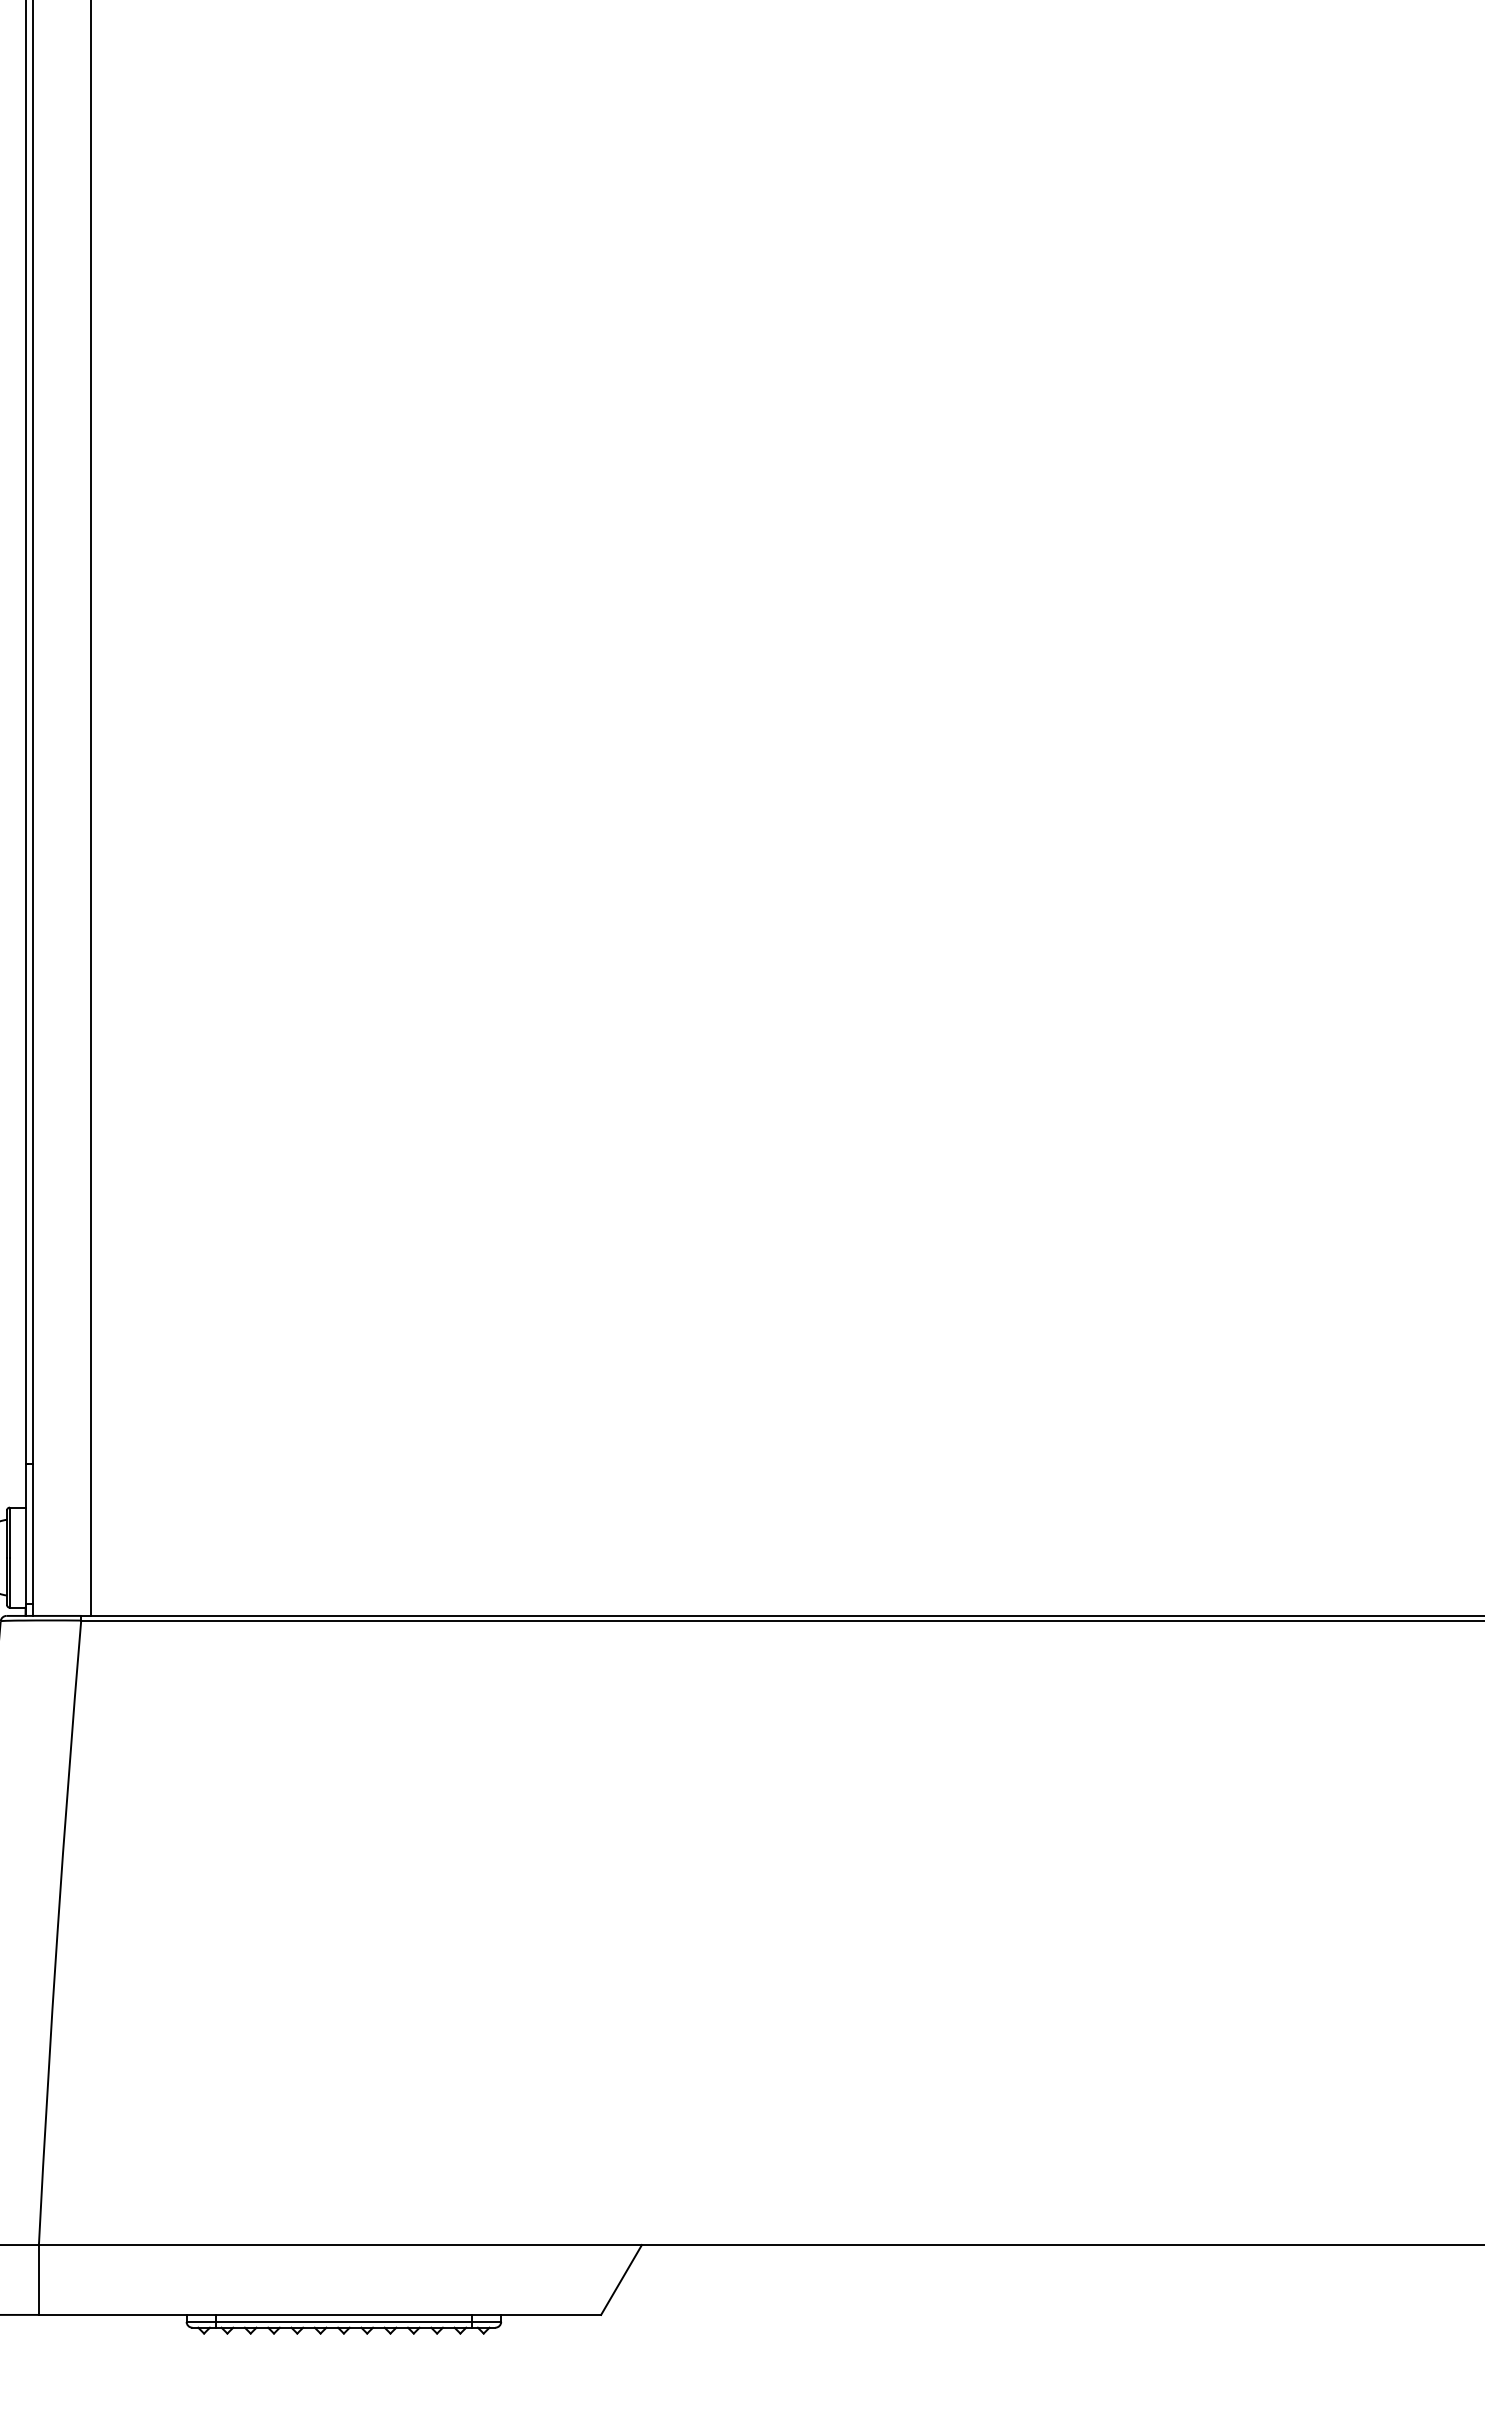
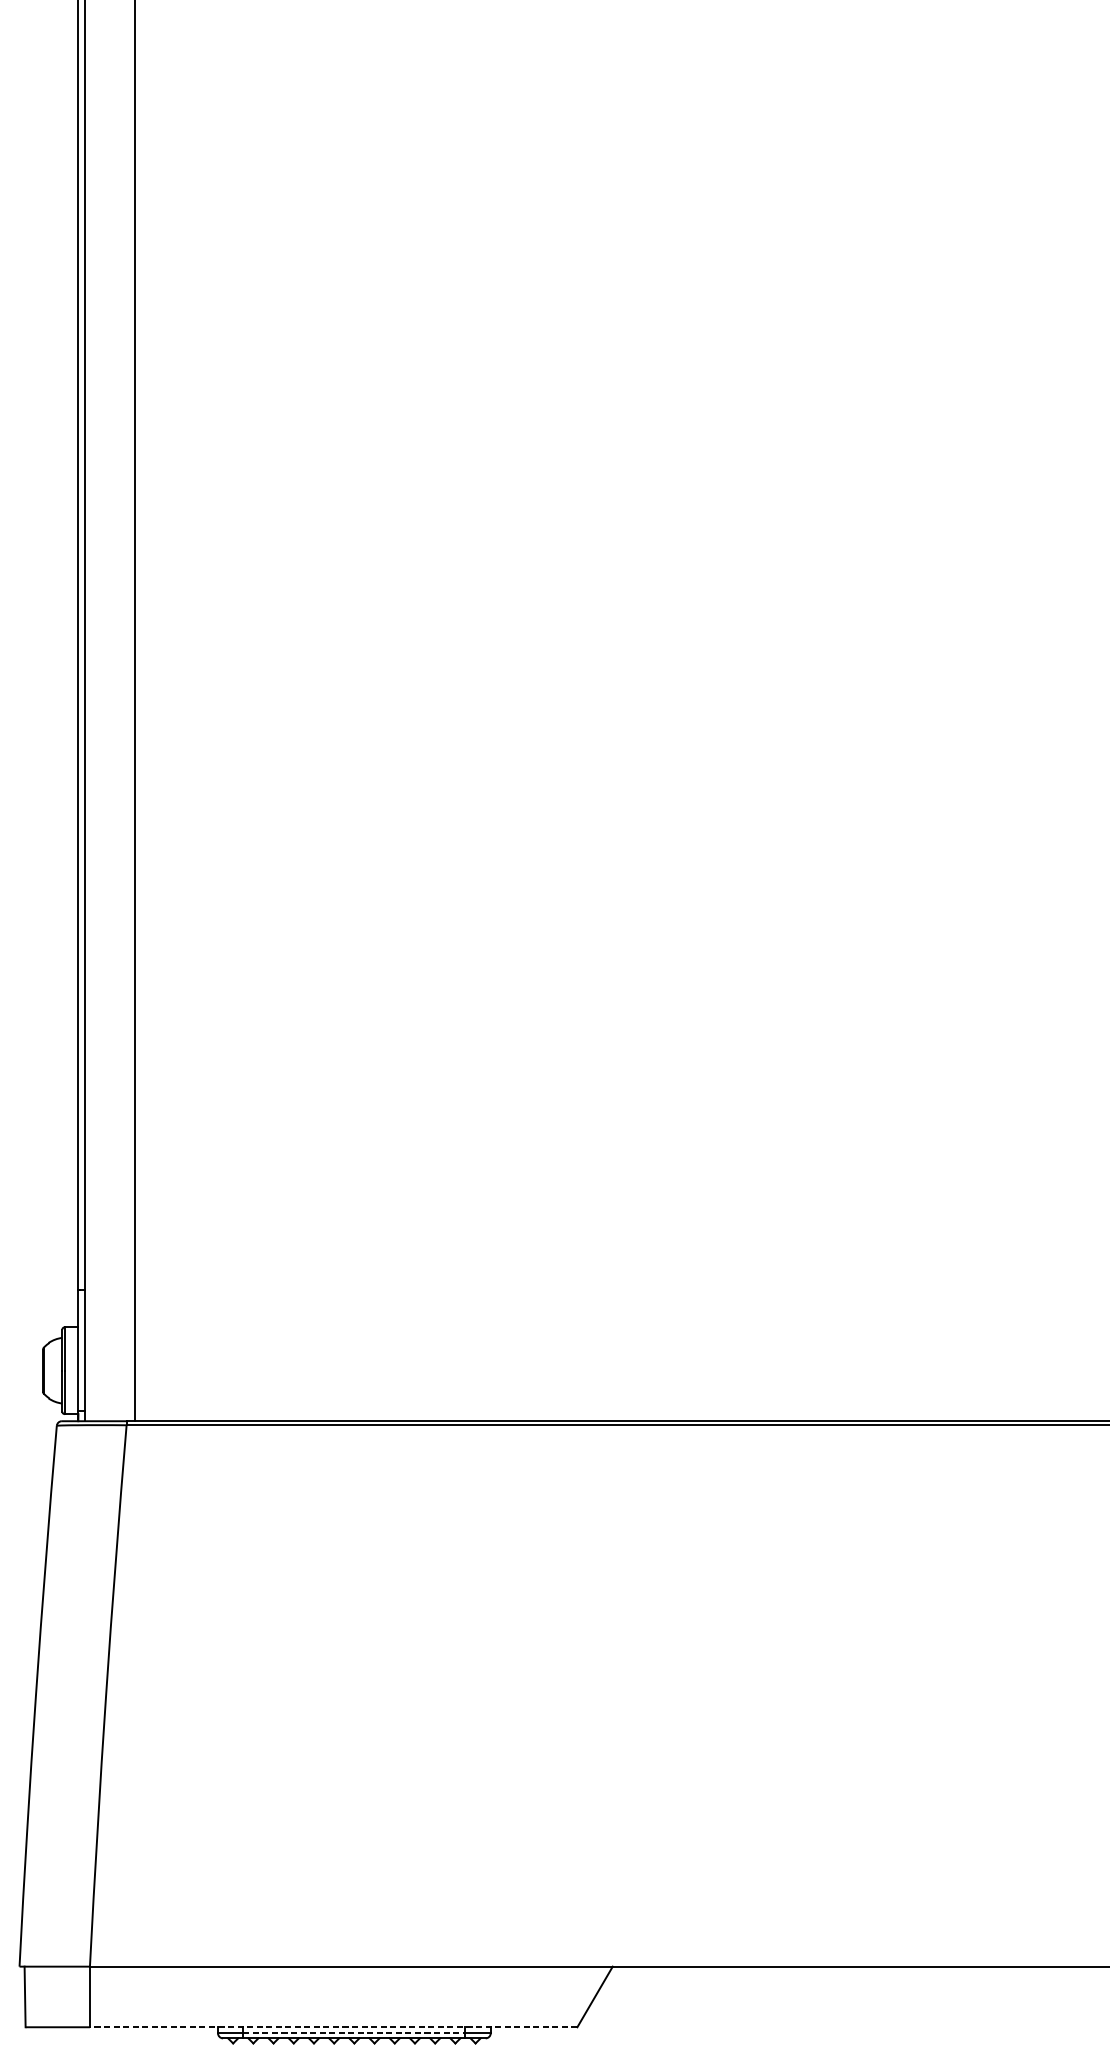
line: (319, 2314) -> (333, 2026), solid -> dashed
line: (344, 2321) -> (354, 2032), solid -> dashed

